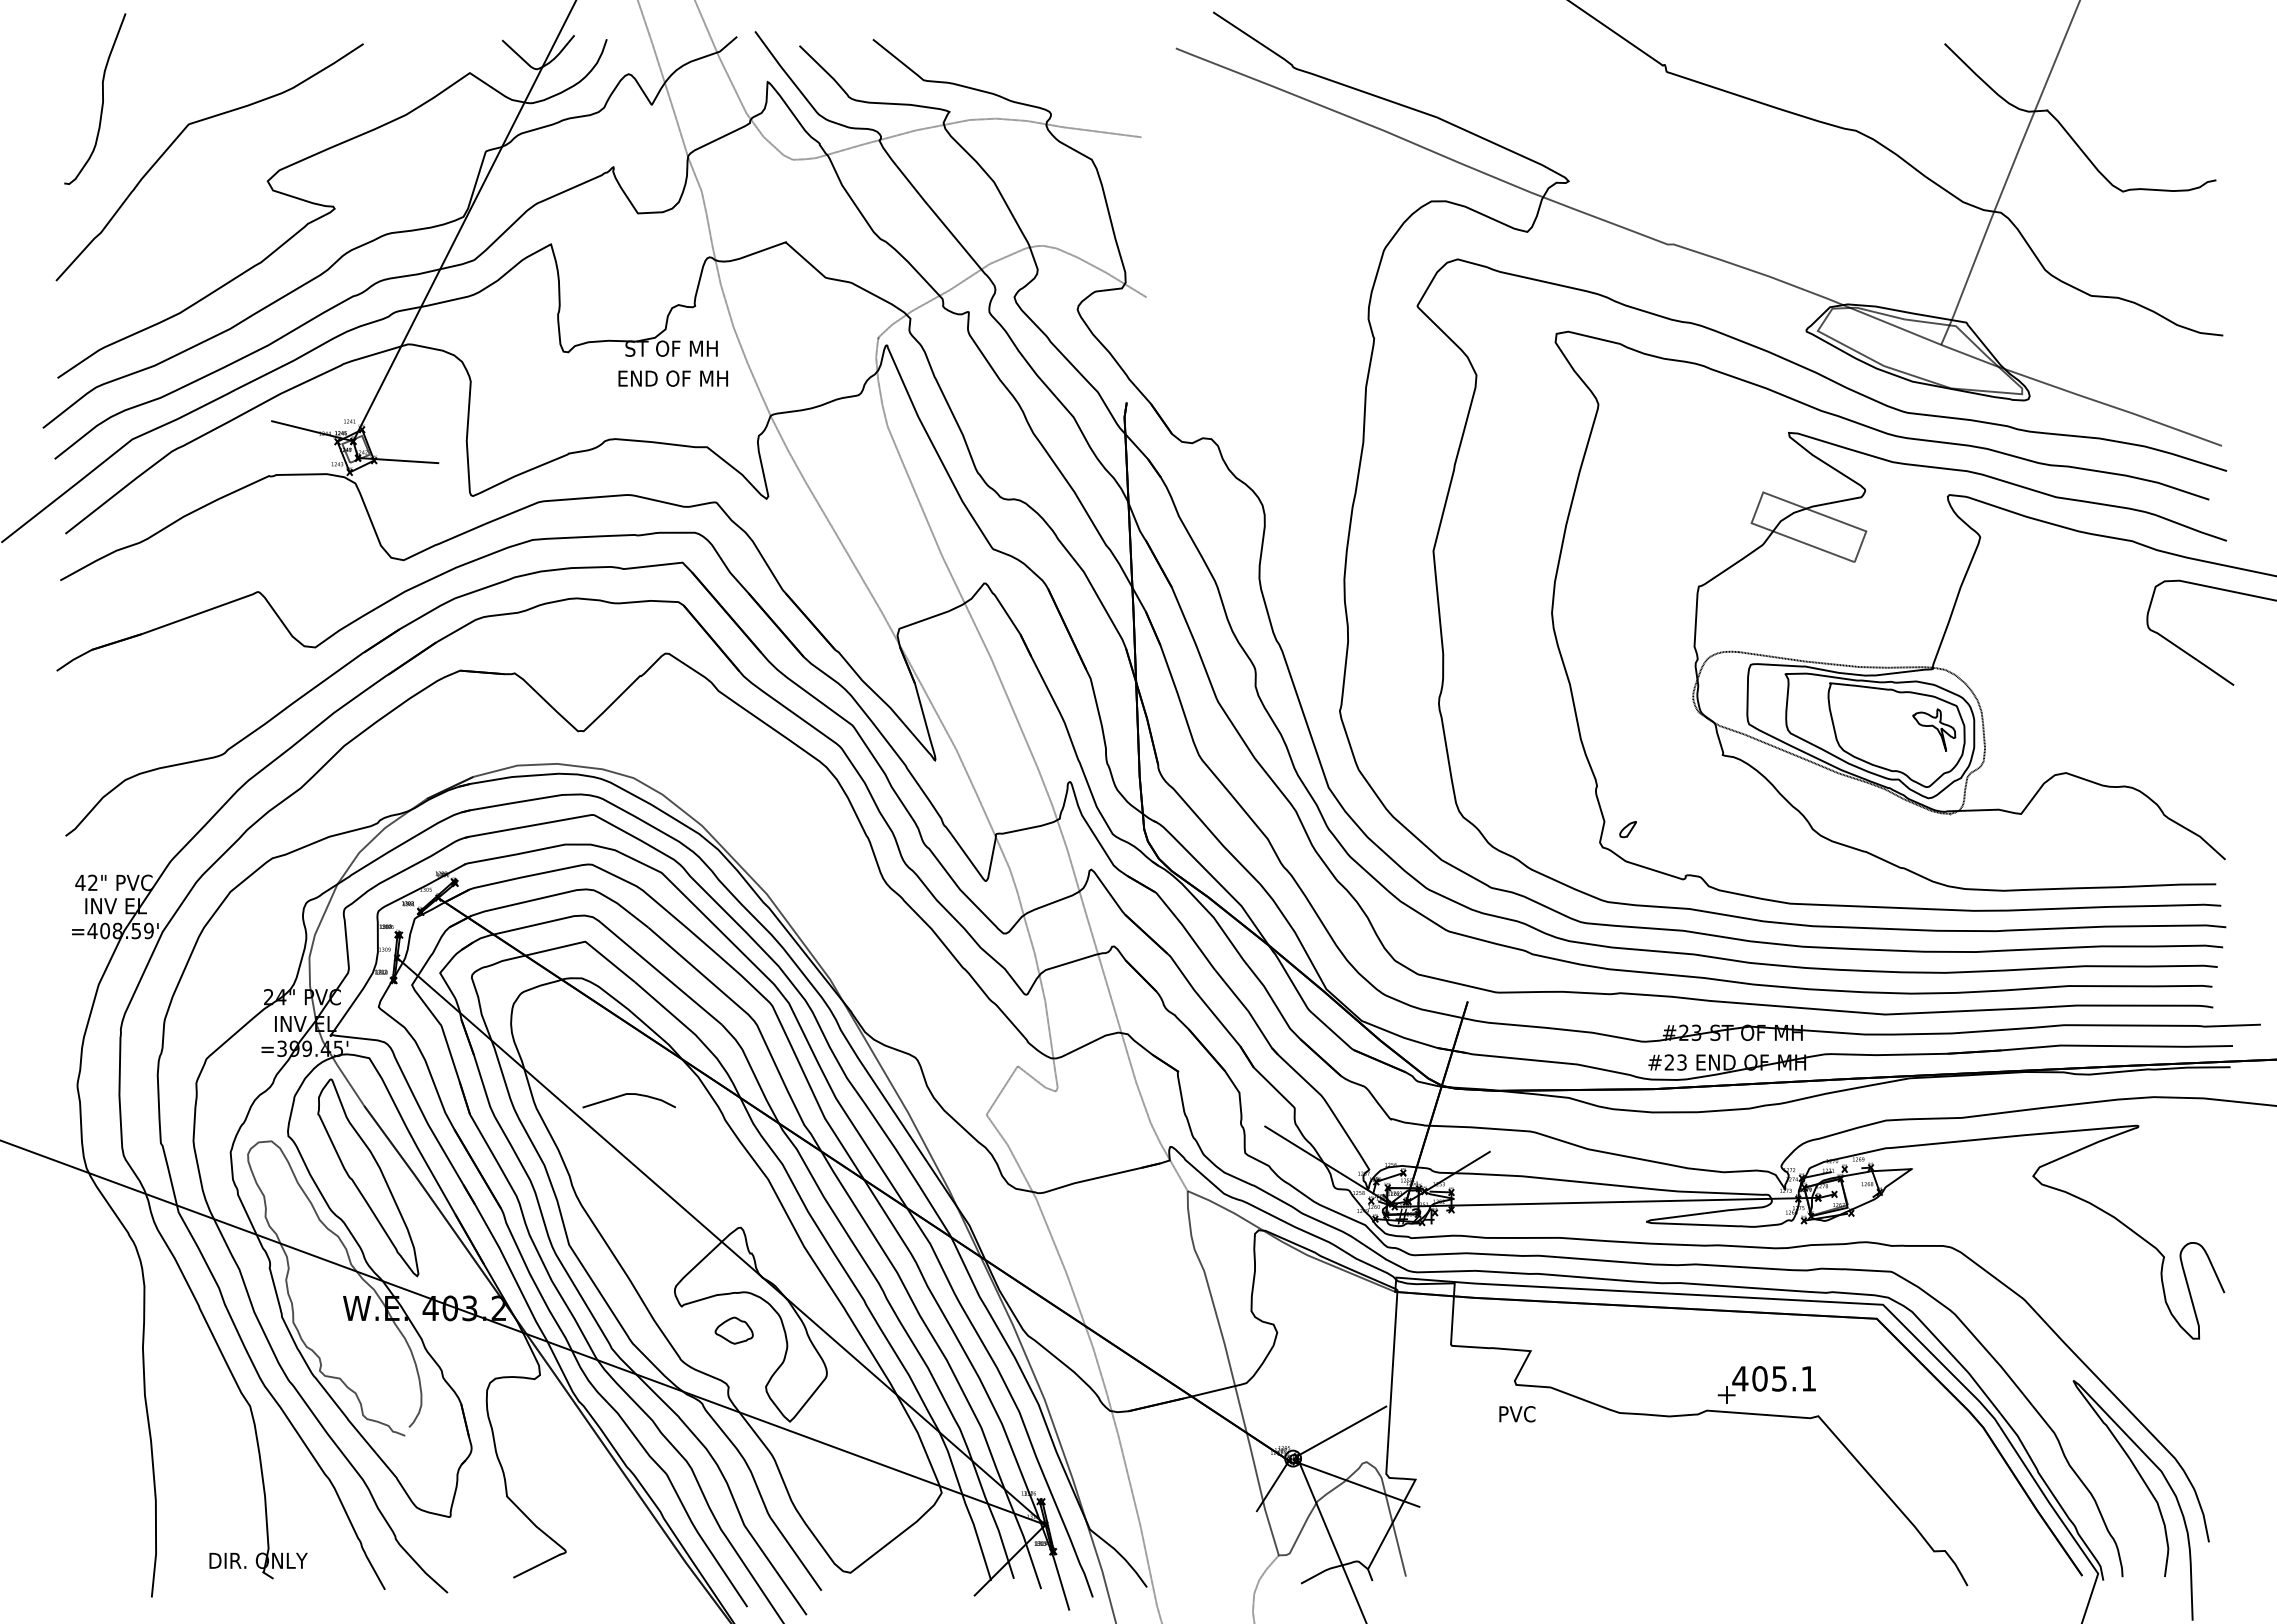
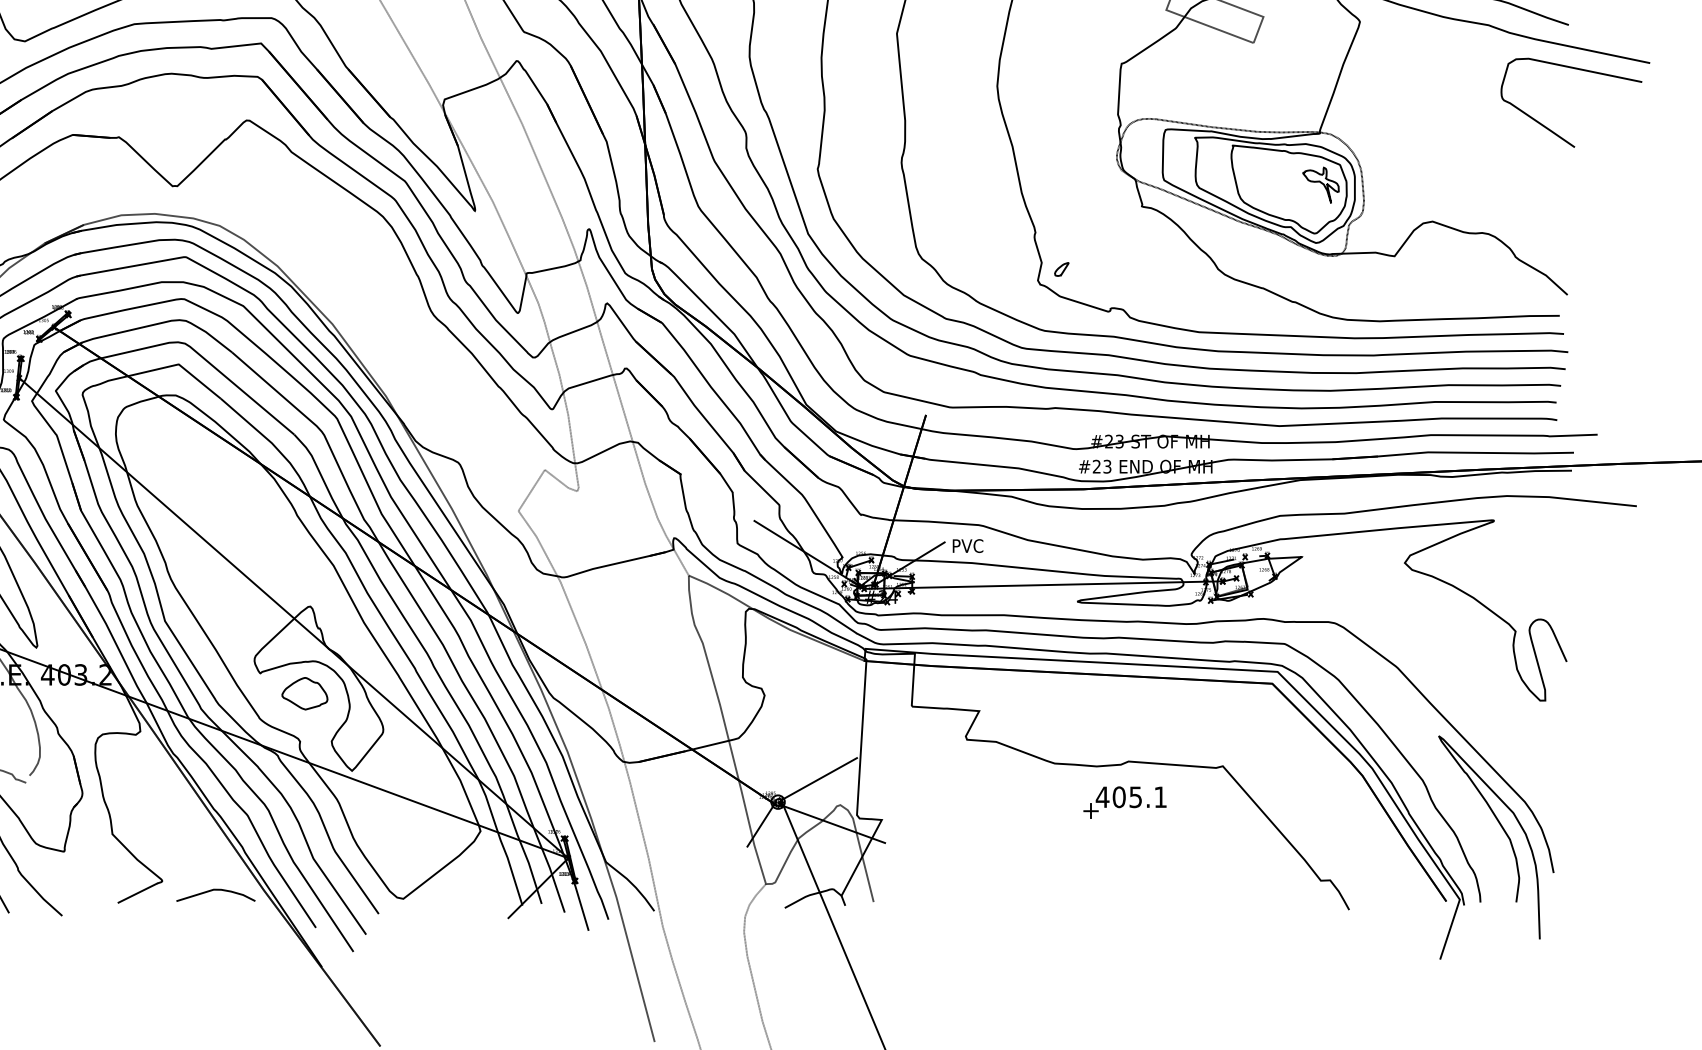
curve: (625, 1095) -> (212, 890), moved
part: (733, 1330) -> (304, 693), size x1.43
part: (1766, 1384) -> (1124, 802), moved
text: (1517, 1414) -> (968, 546), moved

